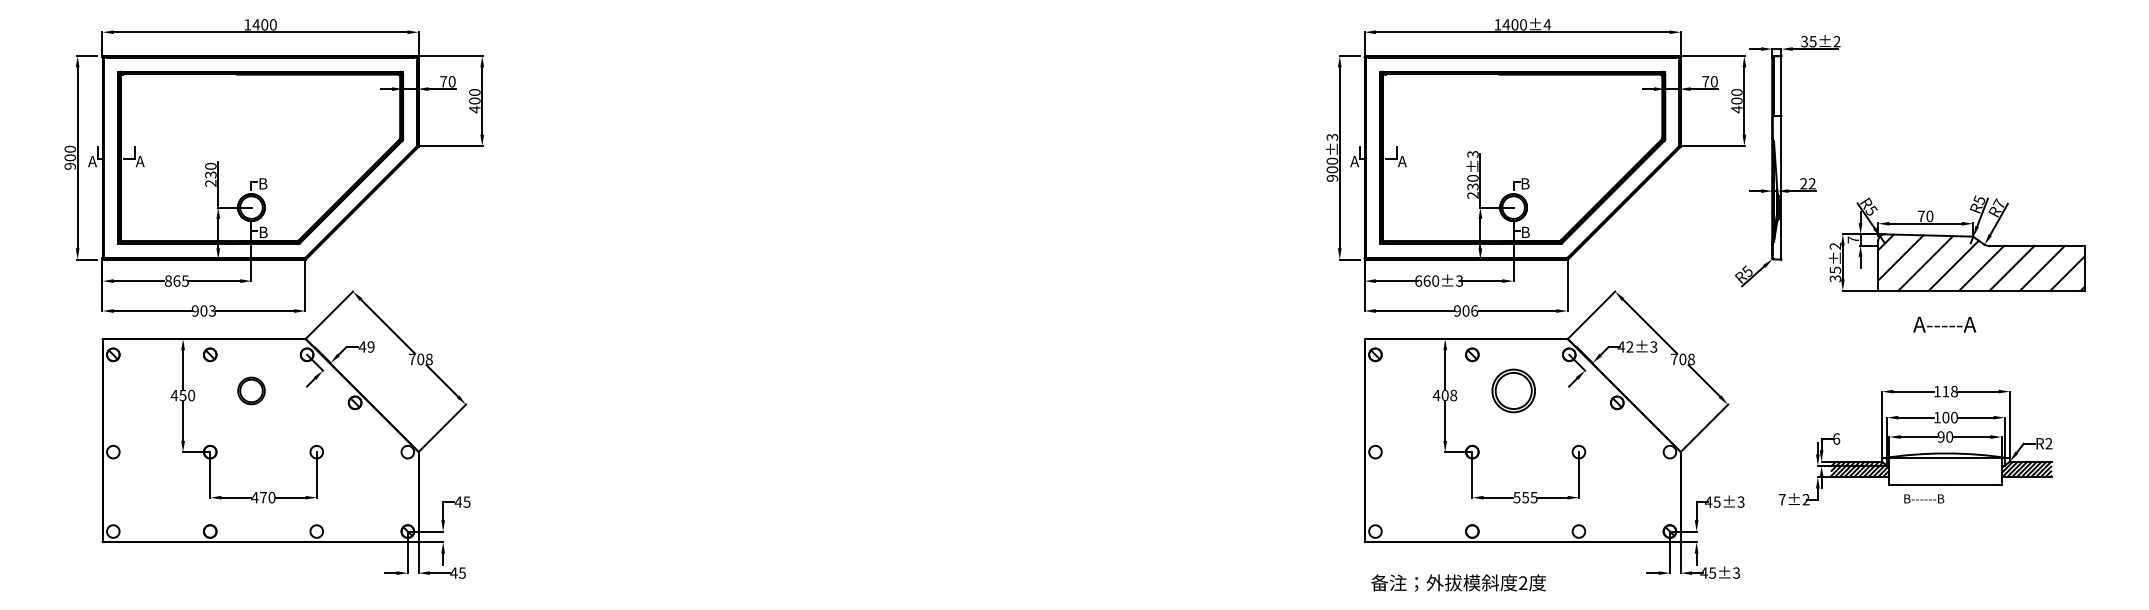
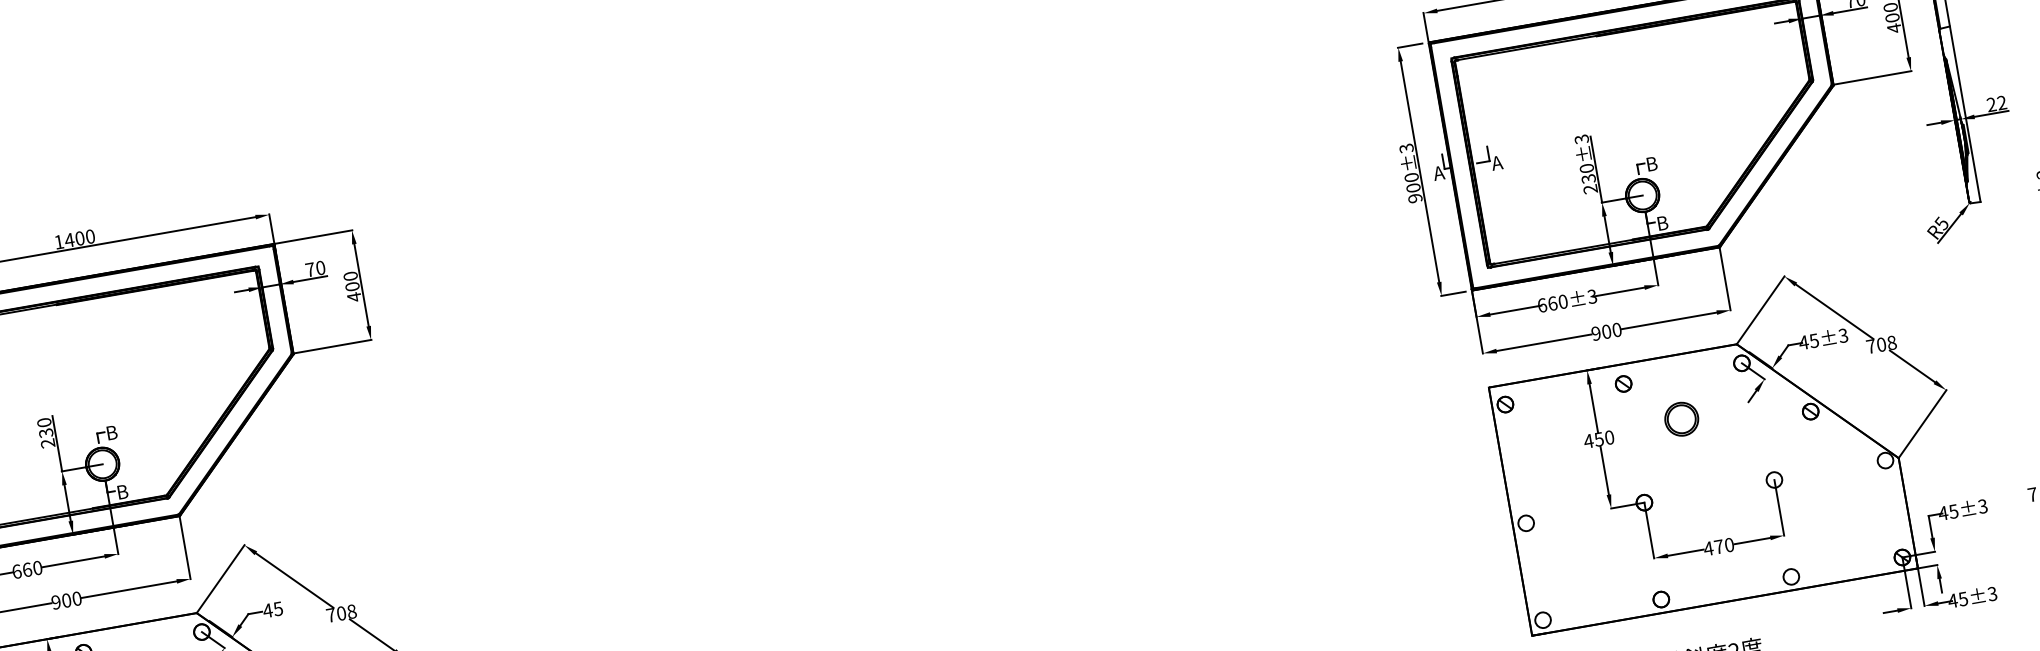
text: (176, 280) -> (26, 569), 865 -> 660
text: (212, 310) -> (77, 598), 903 -> 900
text: (1474, 310) -> (1616, 329), 906 -> 900
text: (370, 346) -> (277, 608), 49 -> 45
text: (1629, 346) -> (1813, 340), 42±3 -> 45±3
part: (1513, 390) -> (1681, 418), size x0.62
text: (1449, 395) -> (1604, 438), 408 -> 450
text: (1525, 497) -> (1718, 546), 555 -> 470

